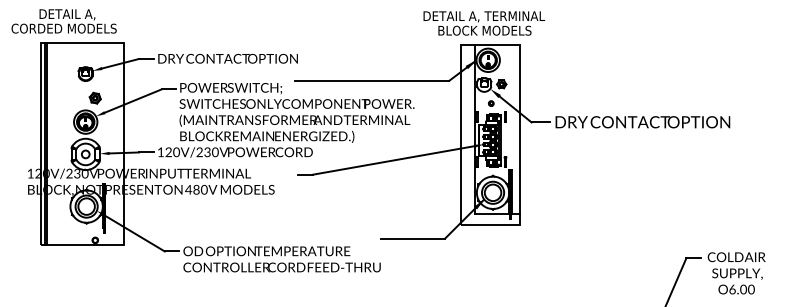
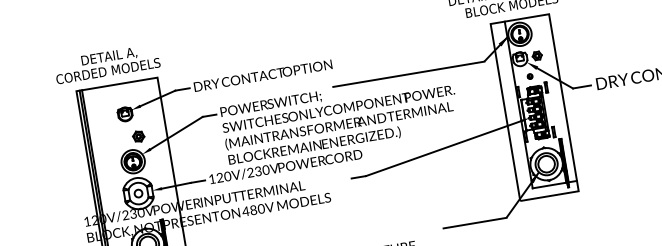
text: (63, 21) -> (106, 64), moved

